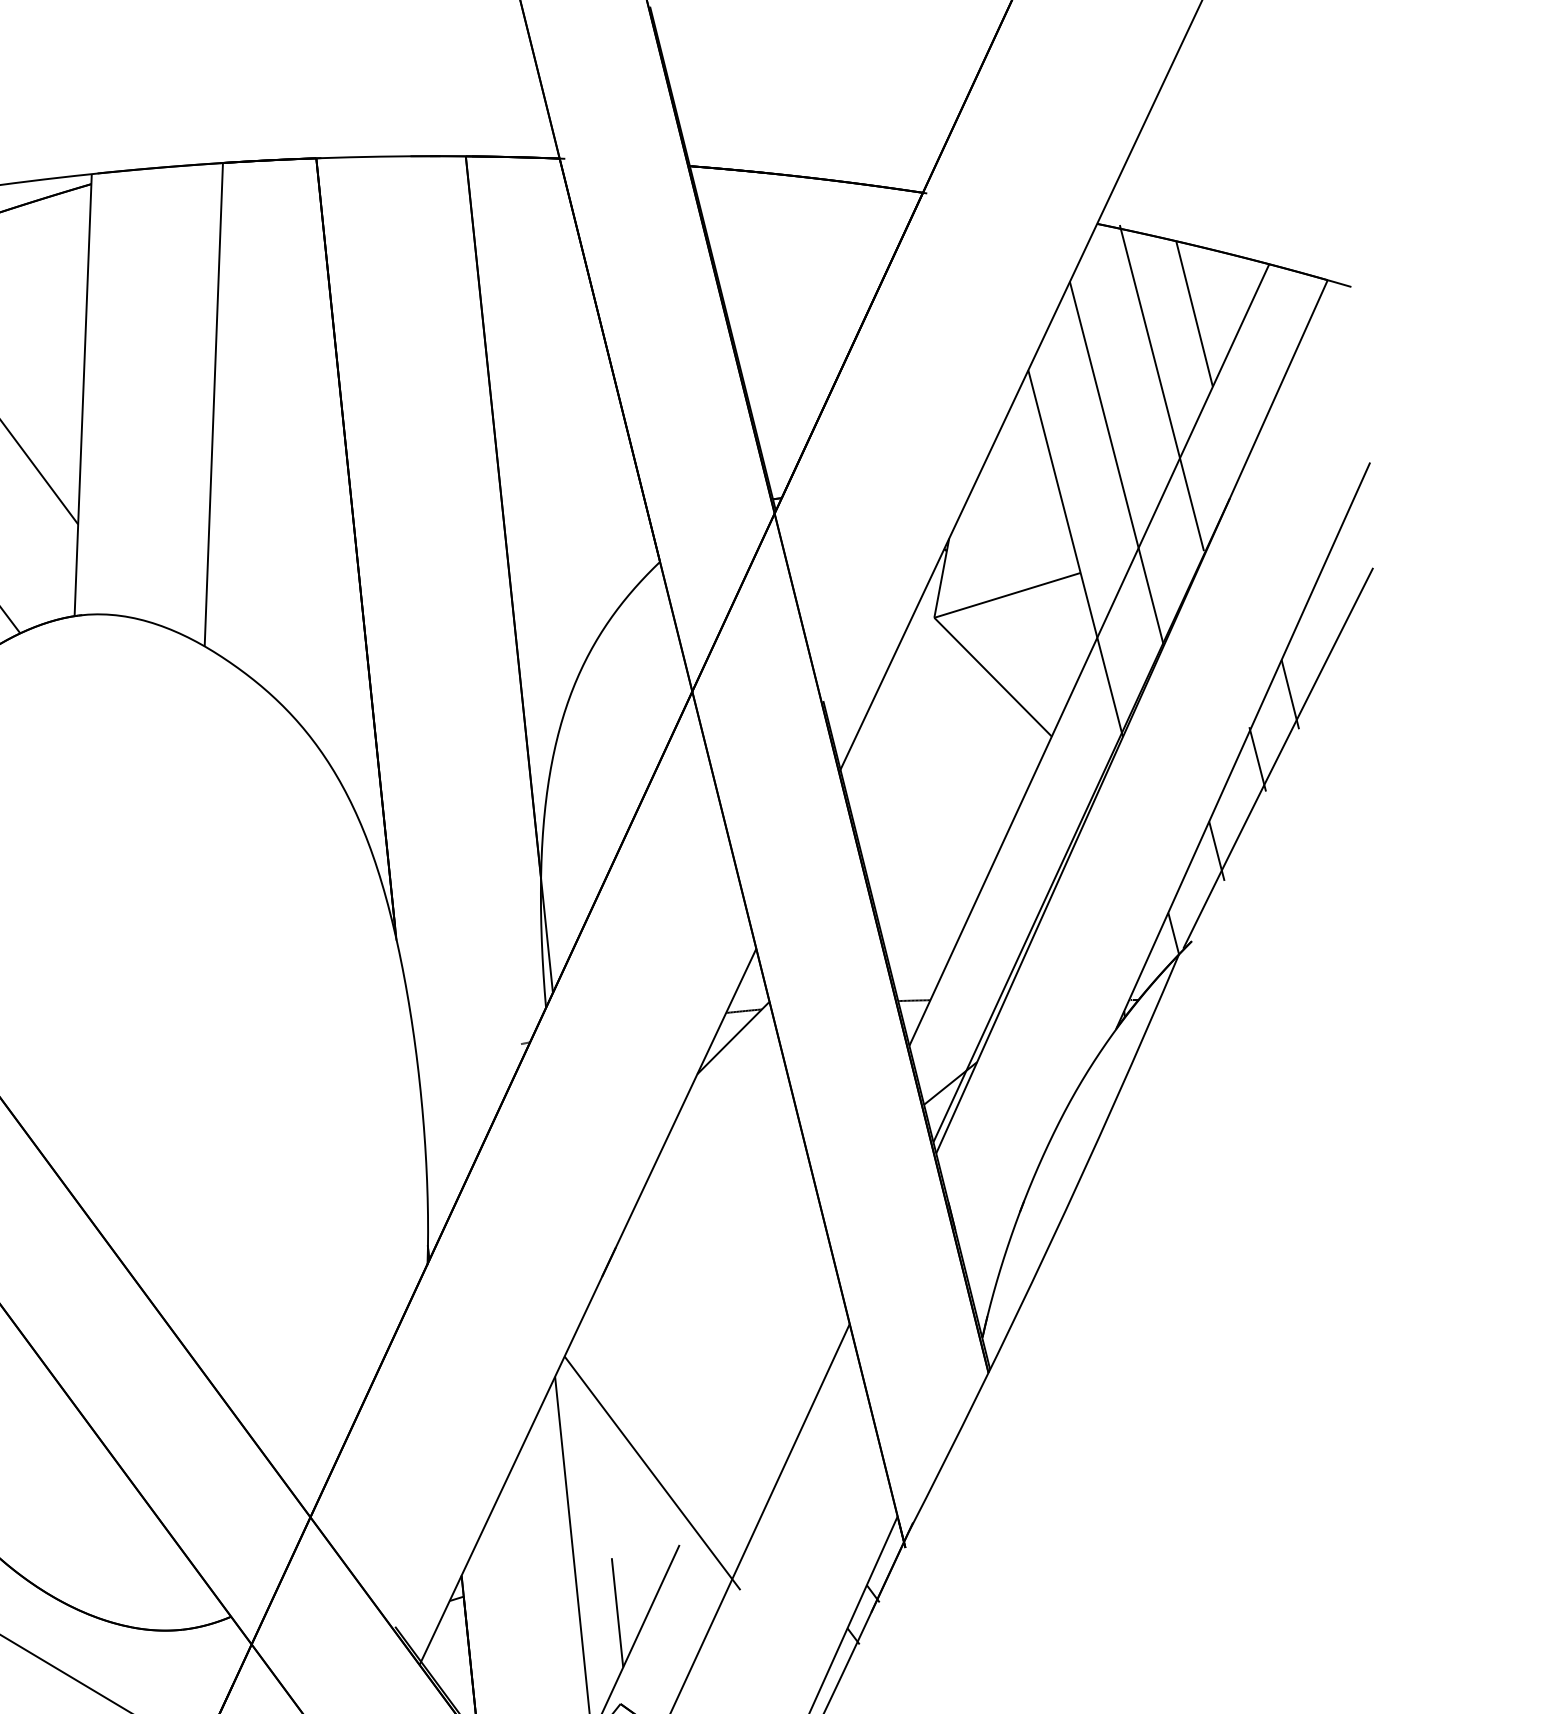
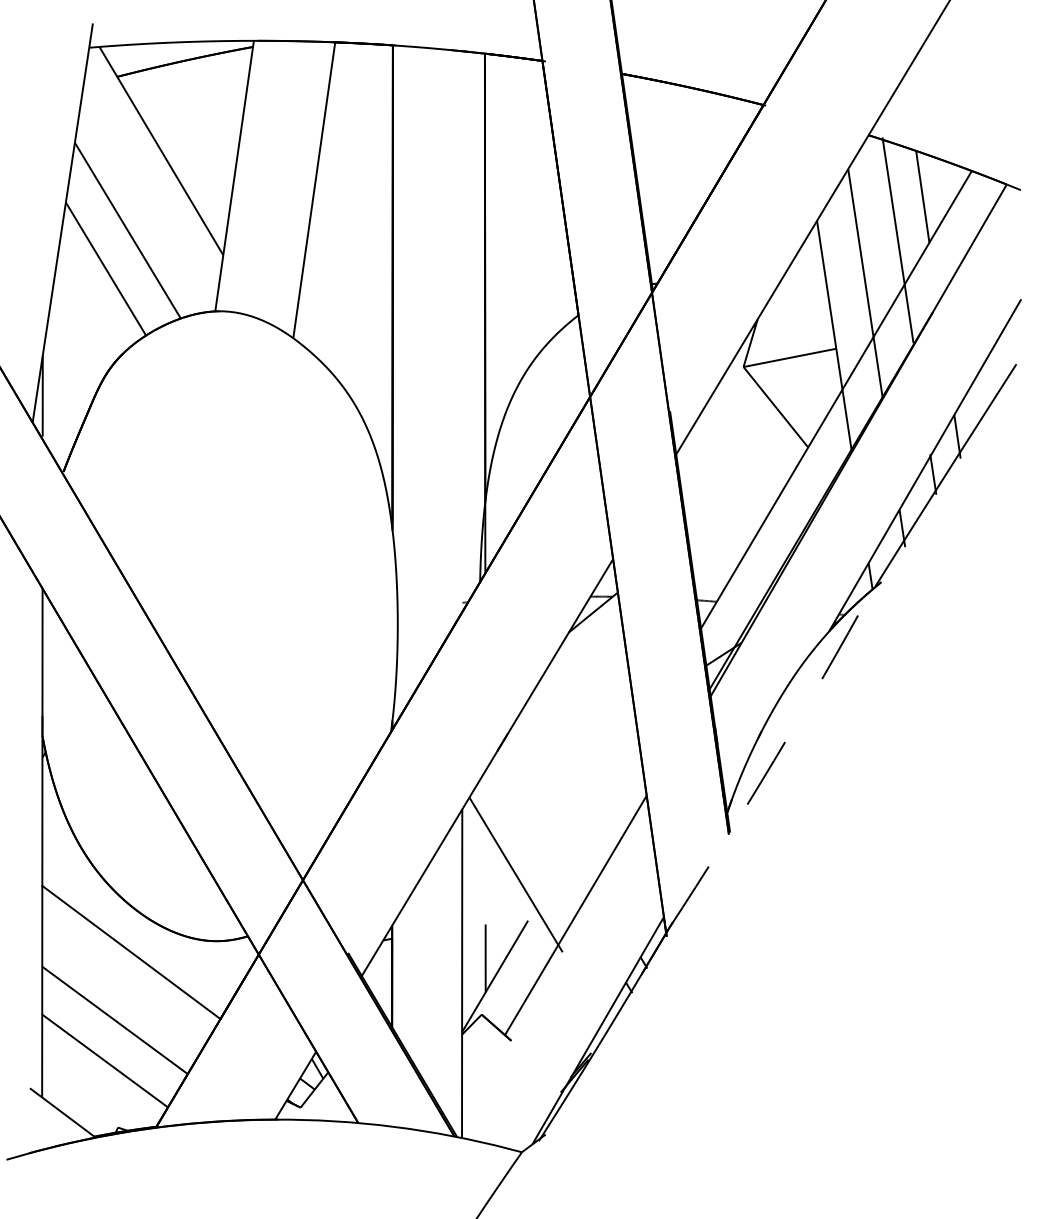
arc: (1049, 1246) -> (774, 760), solid -> dashed

